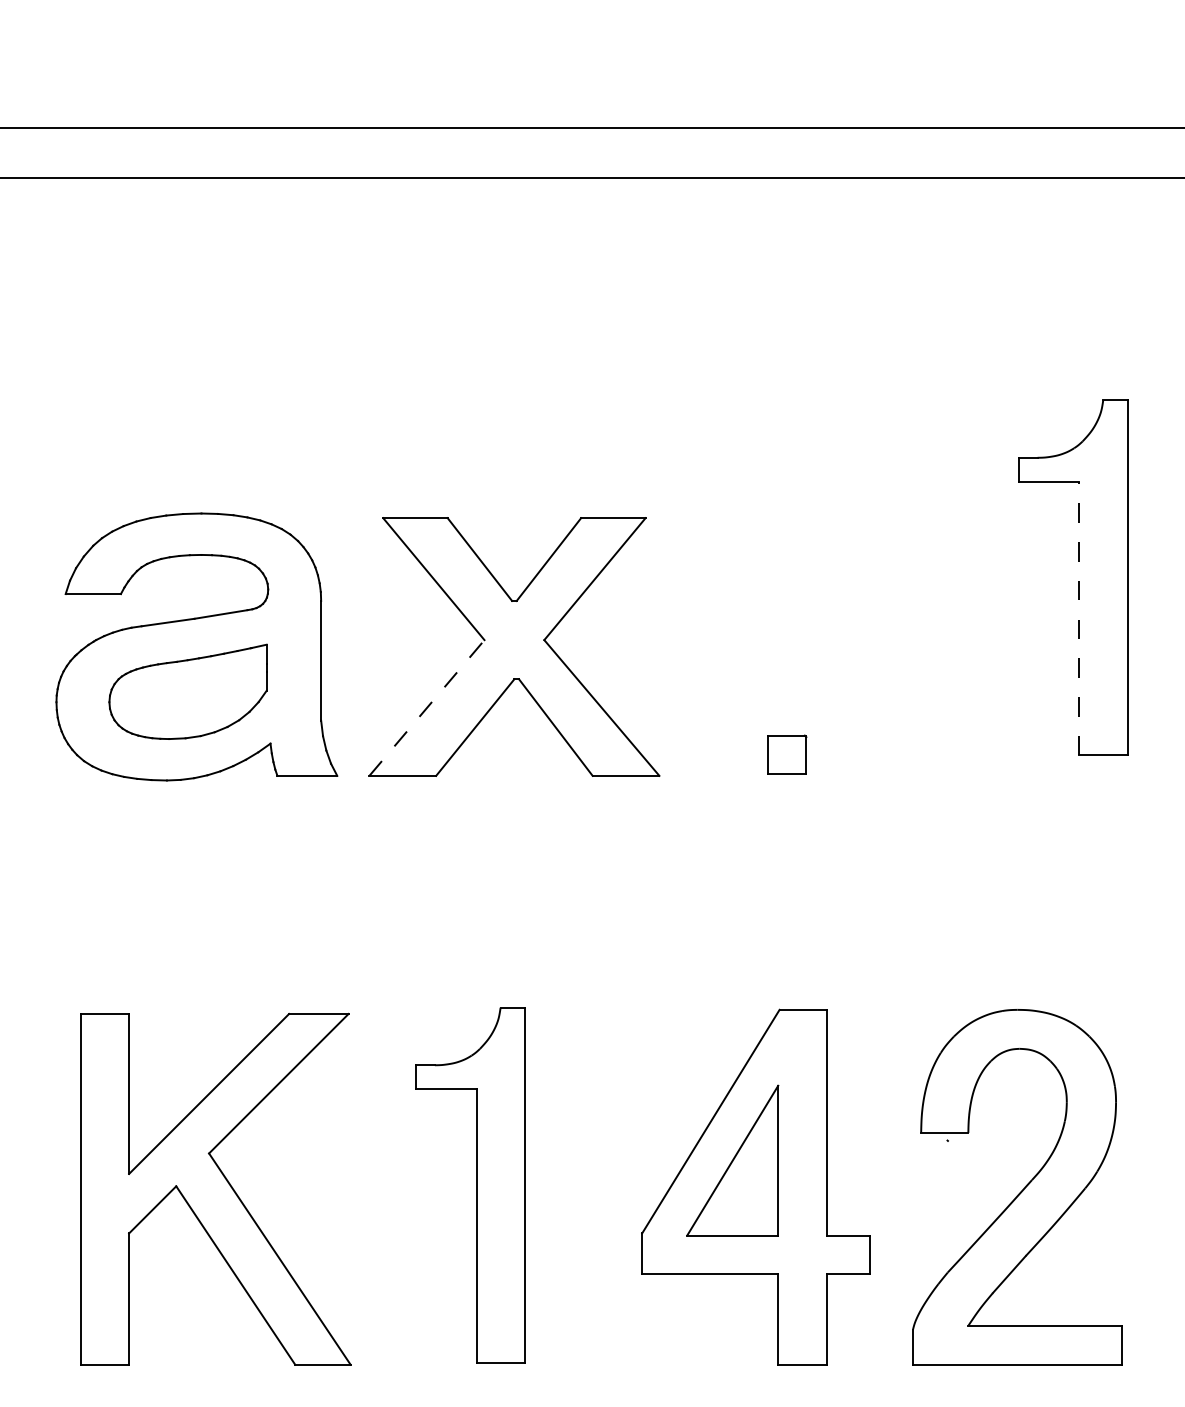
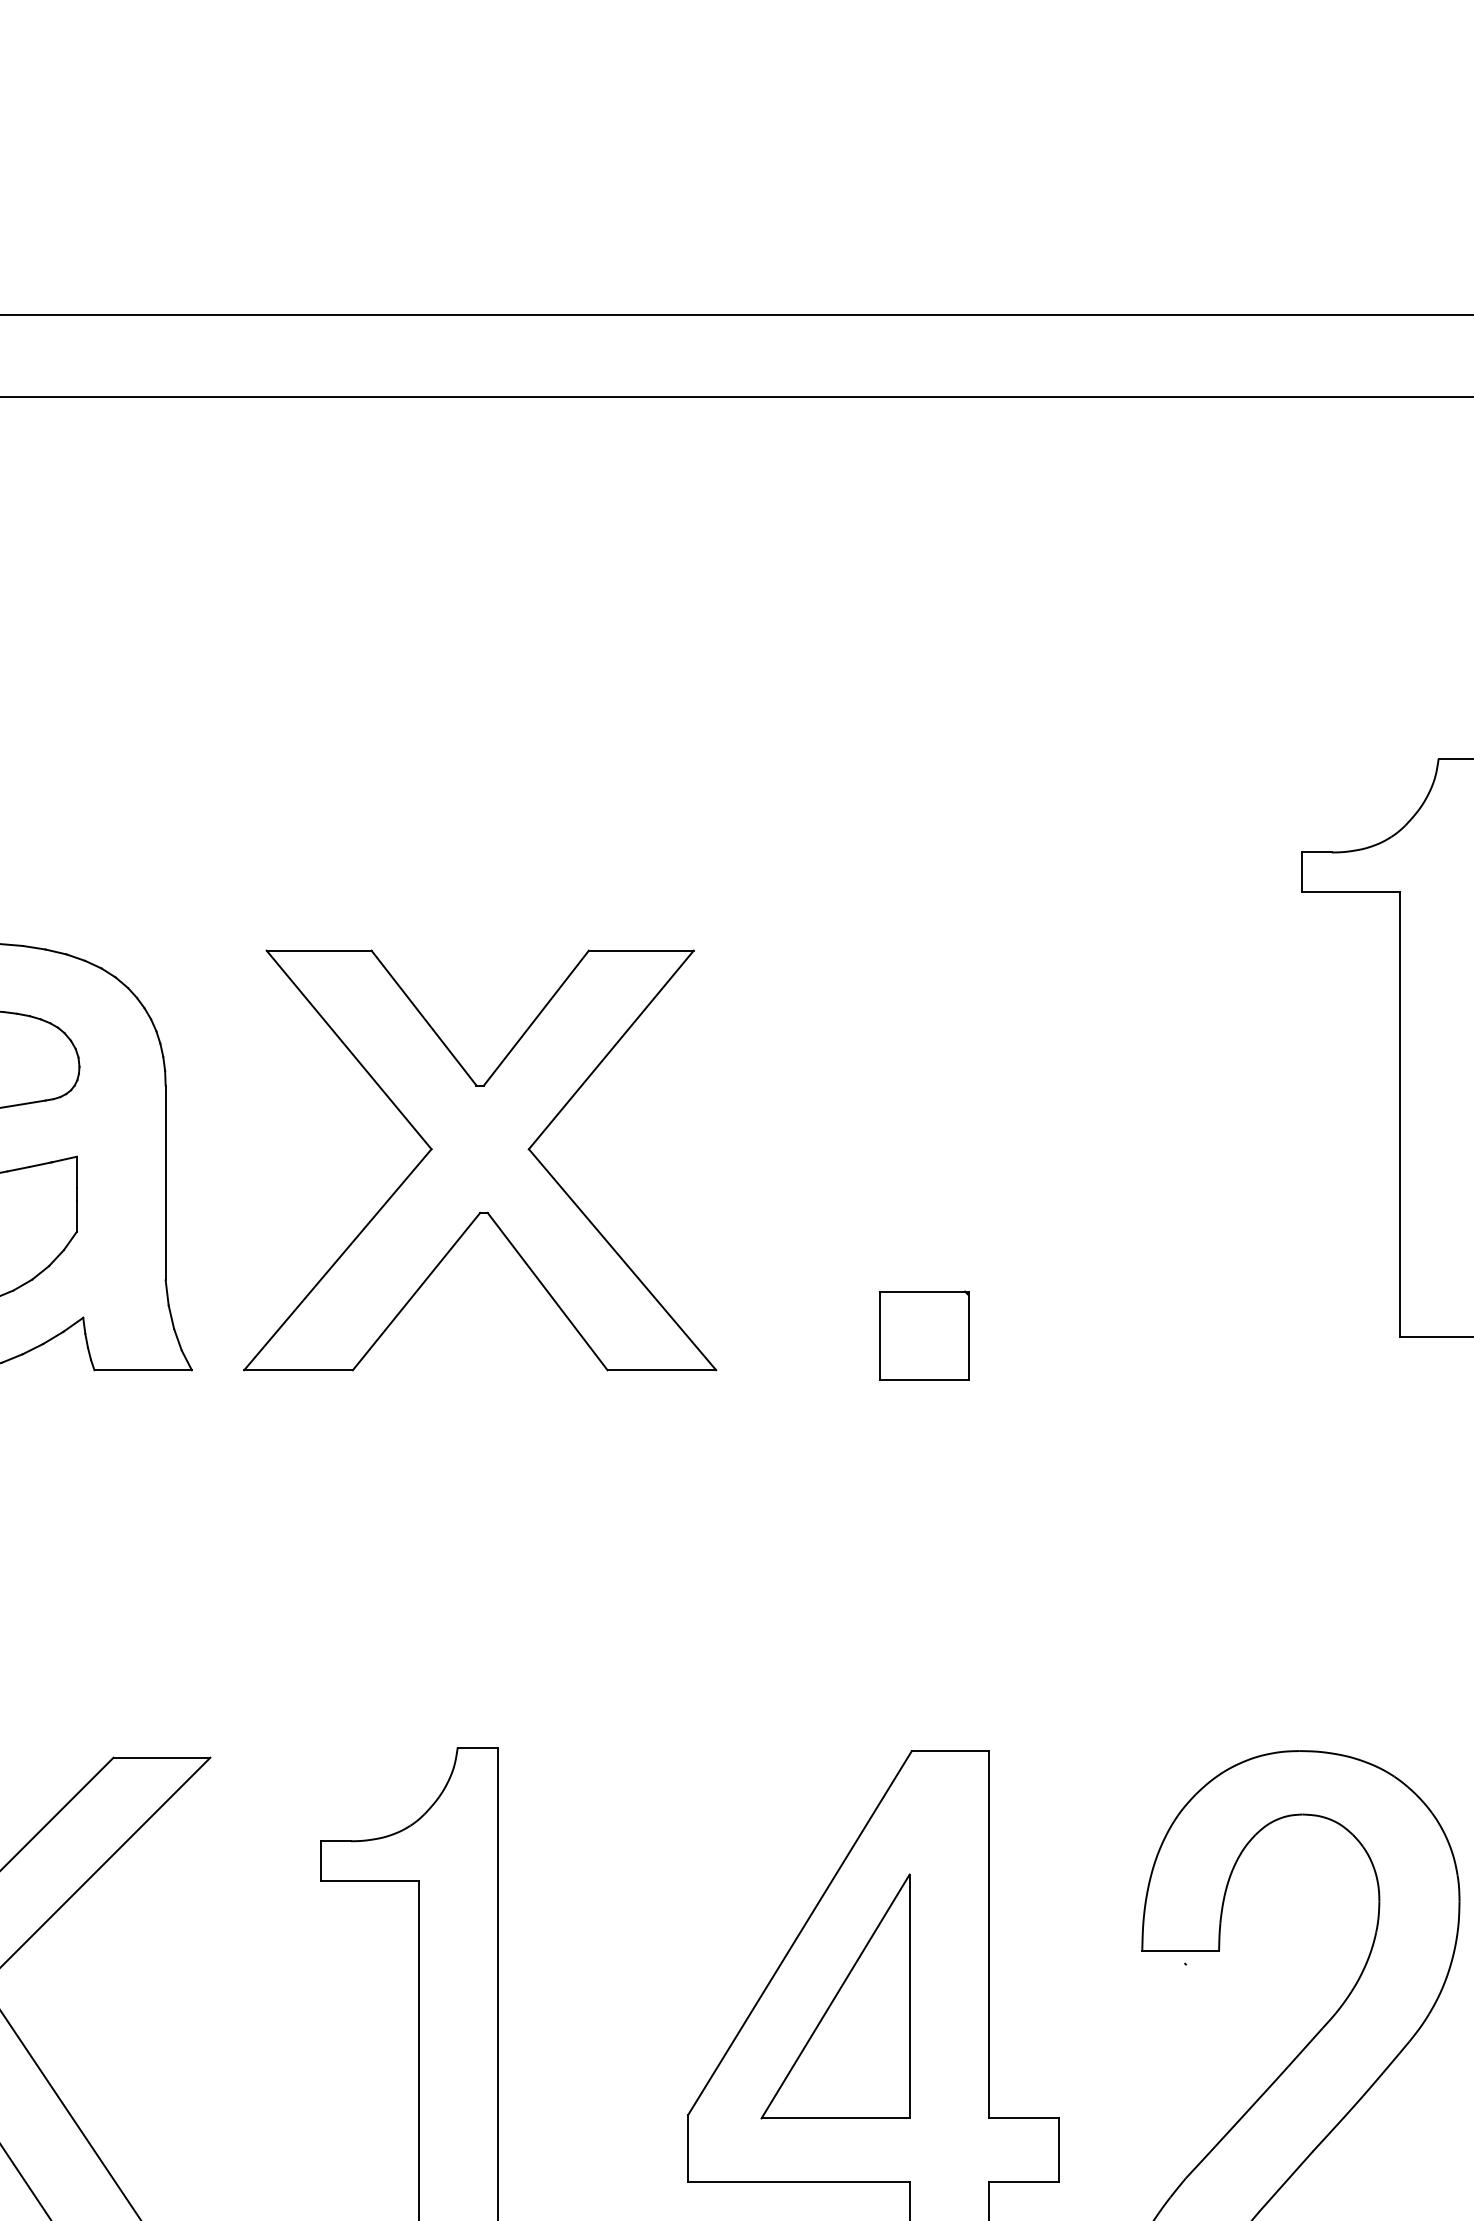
line: (1079, 618) -> (1400, 1114), dashed -> solid
line: (426, 708) -> (337, 1260), dashed -> solid
part: (787, 754) -> (924, 1335), size x1.43

